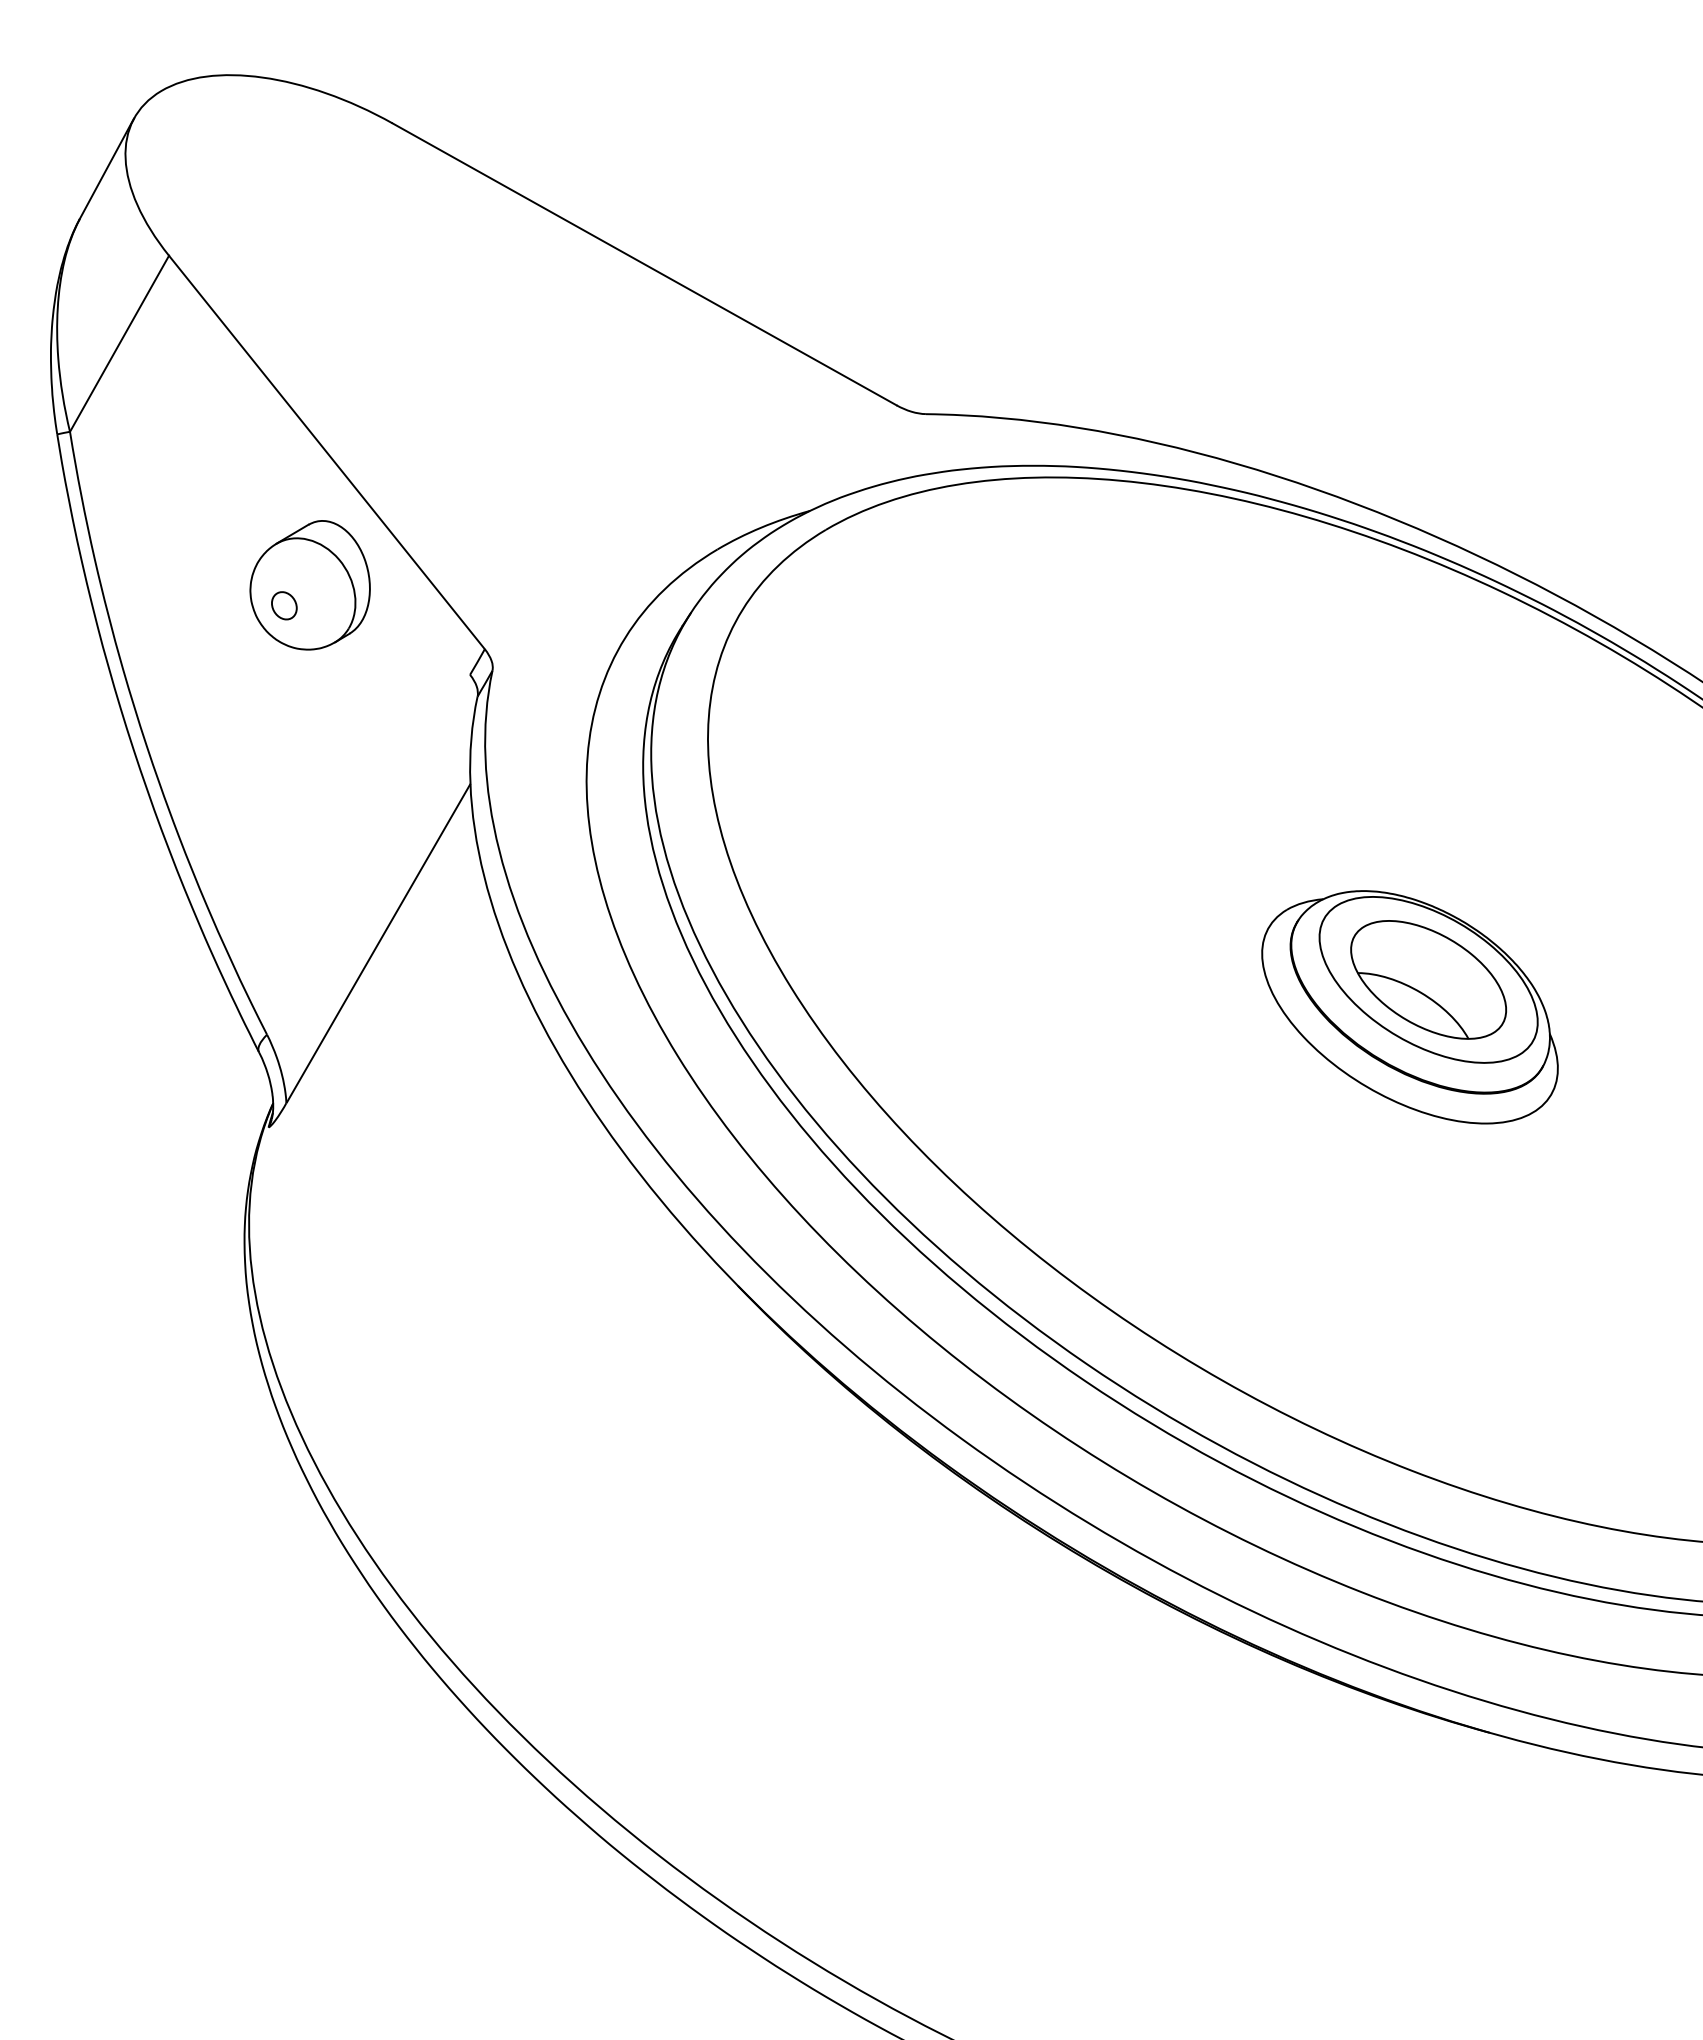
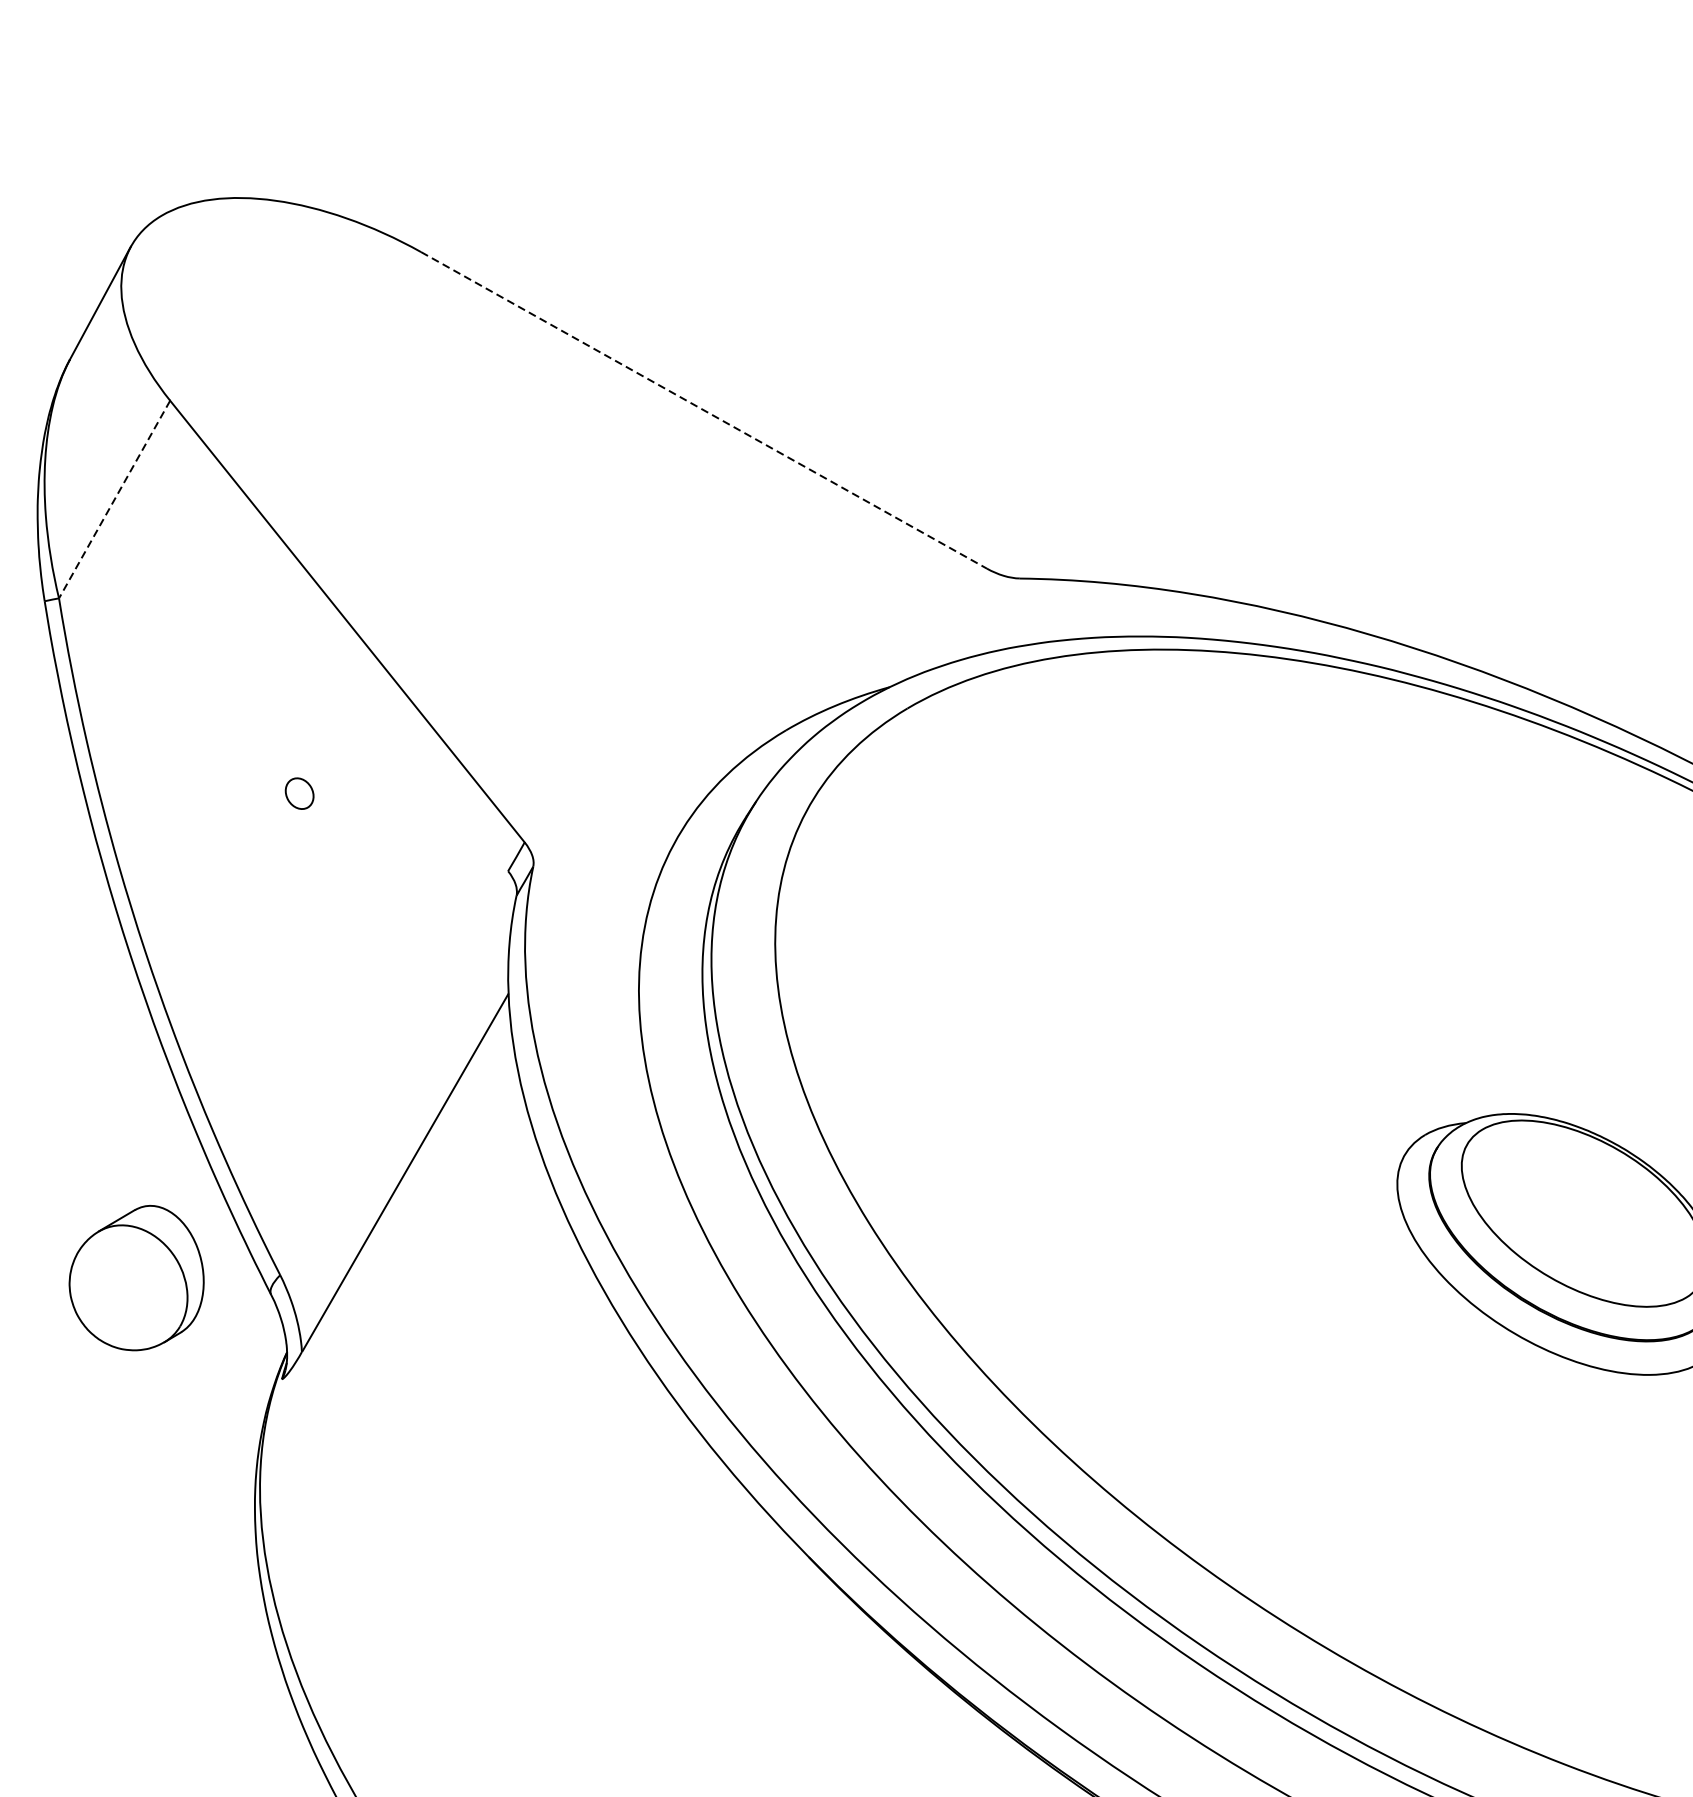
line: (644, 264) -> (703, 410), solid -> dashed
line: (119, 344) -> (114, 500), solid -> dashed
part: (309, 585) -> (135, 1278), moved
part: (1428, 979) -> (1584, 1213), removed

